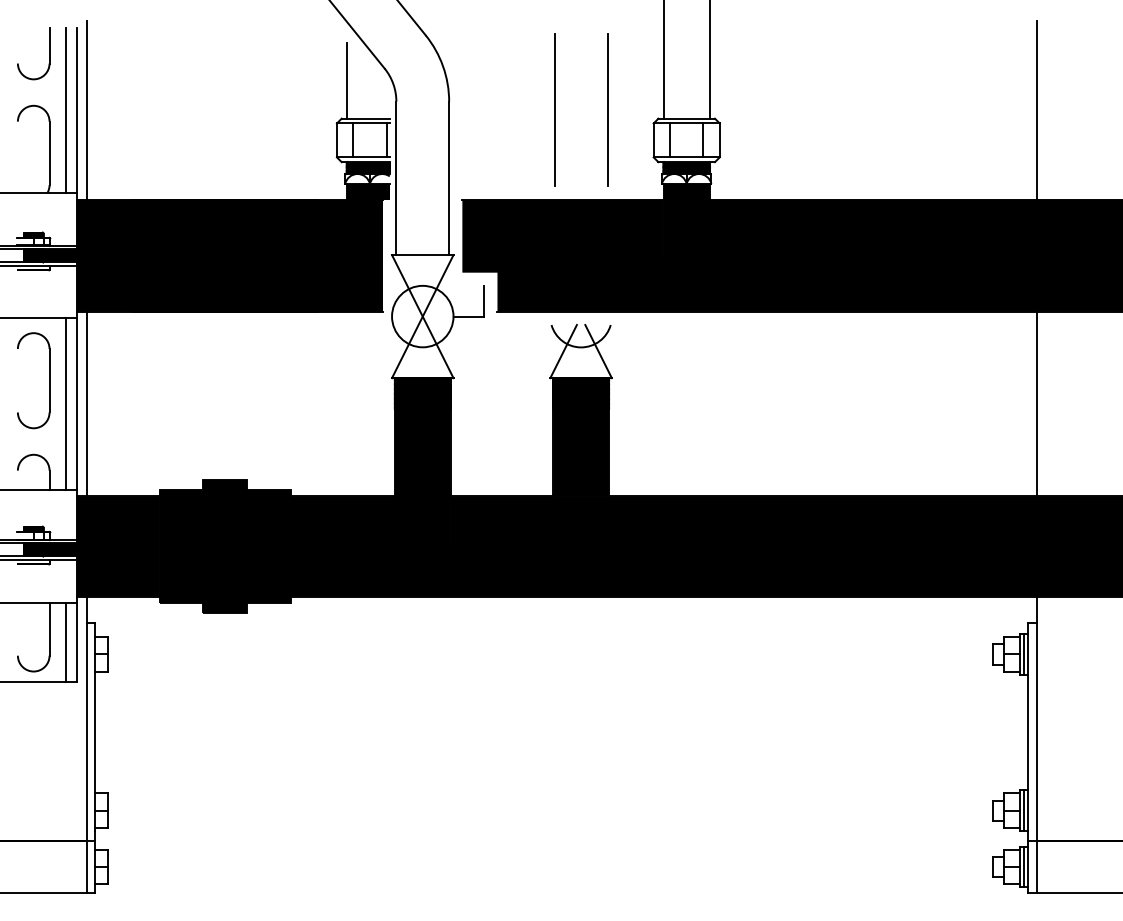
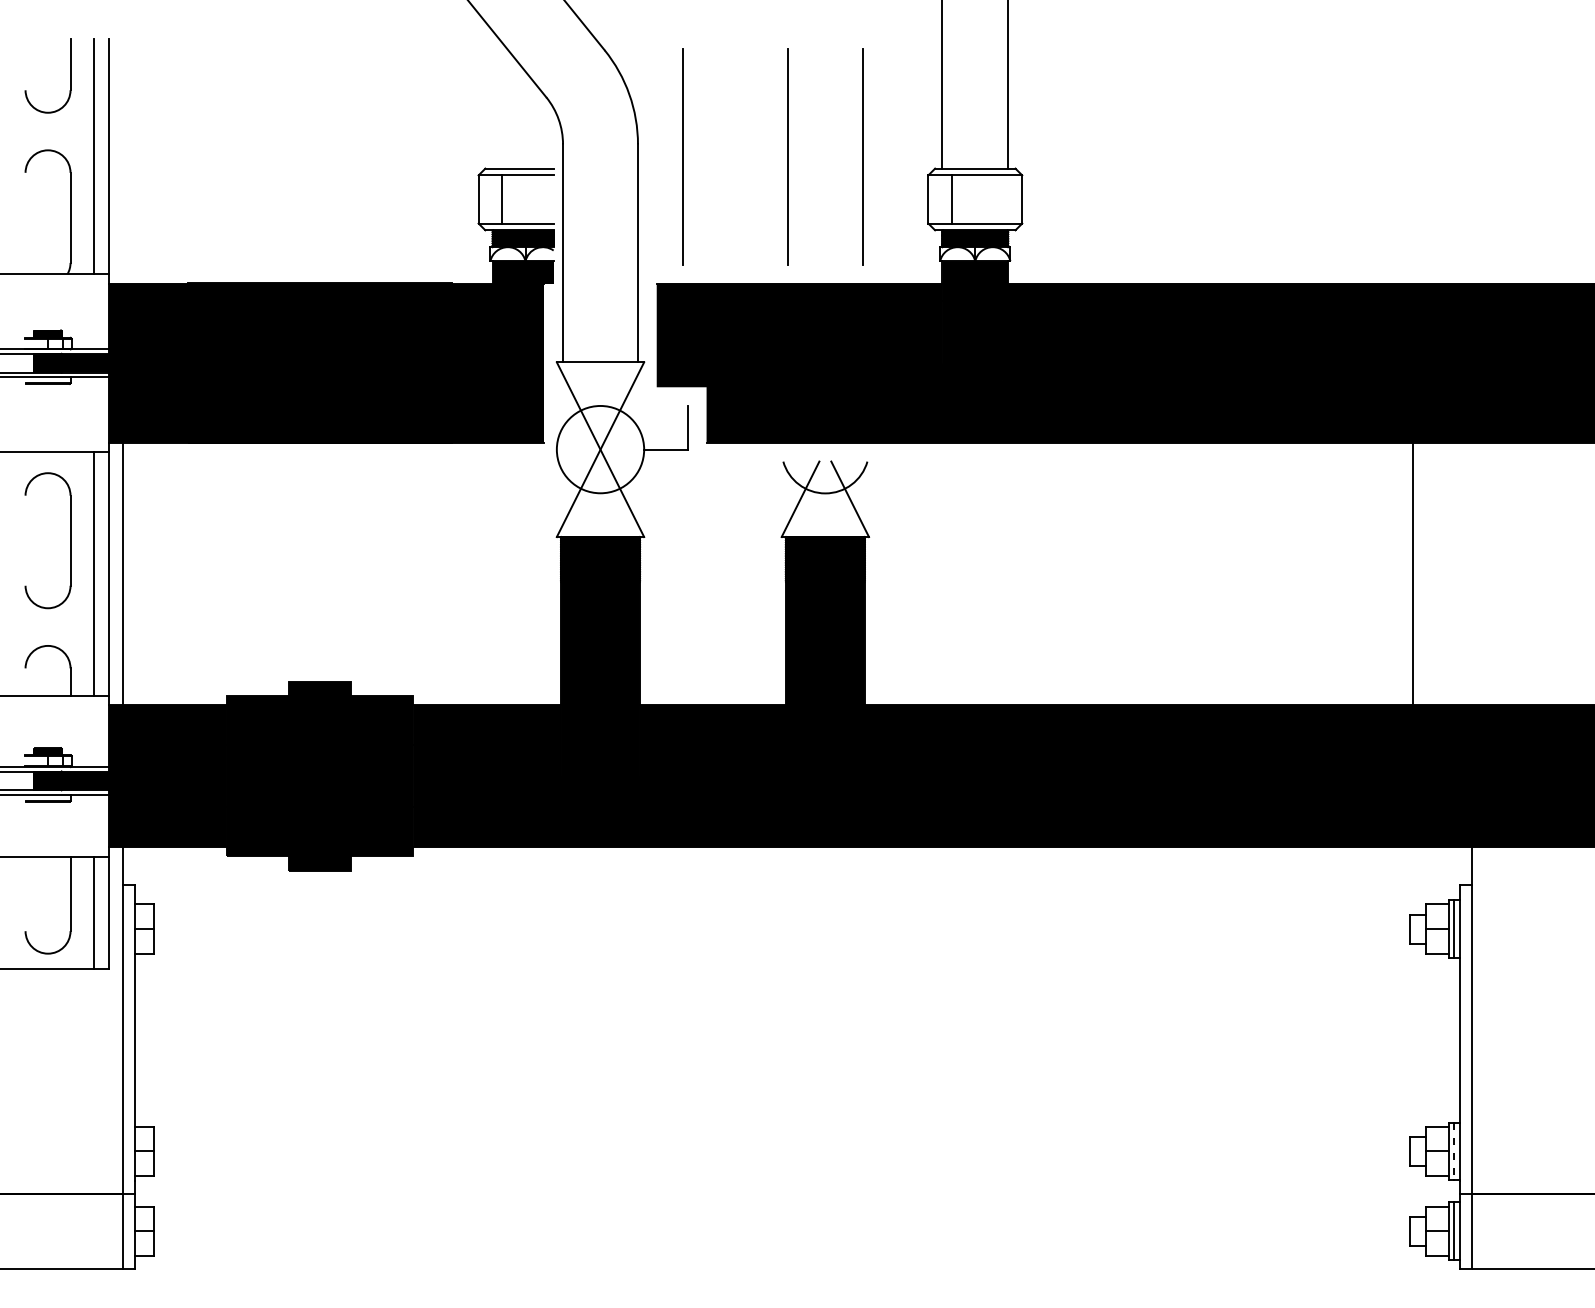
line: (346, 80) -> (492, 114), removed
line: (86, 110) -> (123, 156), removed
line: (480, 110) -> (682, 156), added
line: (1036, 110) -> (1472, 156), removed
line: (386, 140) -> (549, 199), removed
line: (703, 140) -> (998, 199), removed
line: (1036, 403) -> (1413, 573), moved
line: (1024, 810) -> (1454, 1151), solid -> dashed

